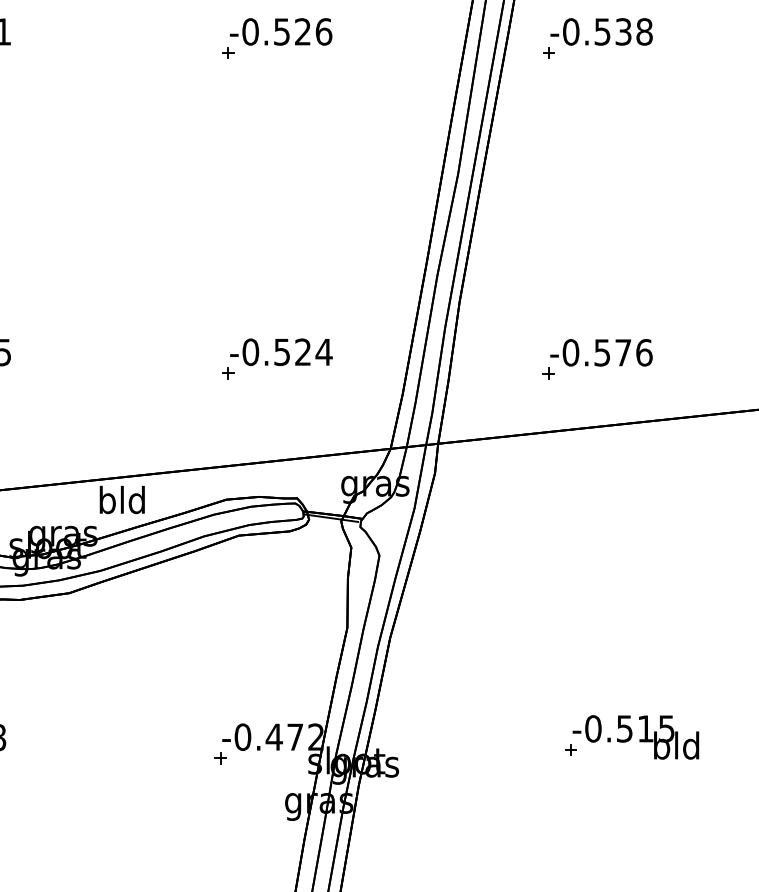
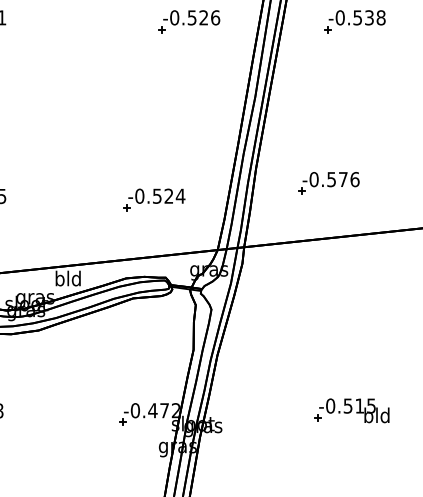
part: (277, 38) -> (189, 21), moved
part: (596, 38) -> (354, 21), moved
part: (596, 359) -> (328, 183), moved

